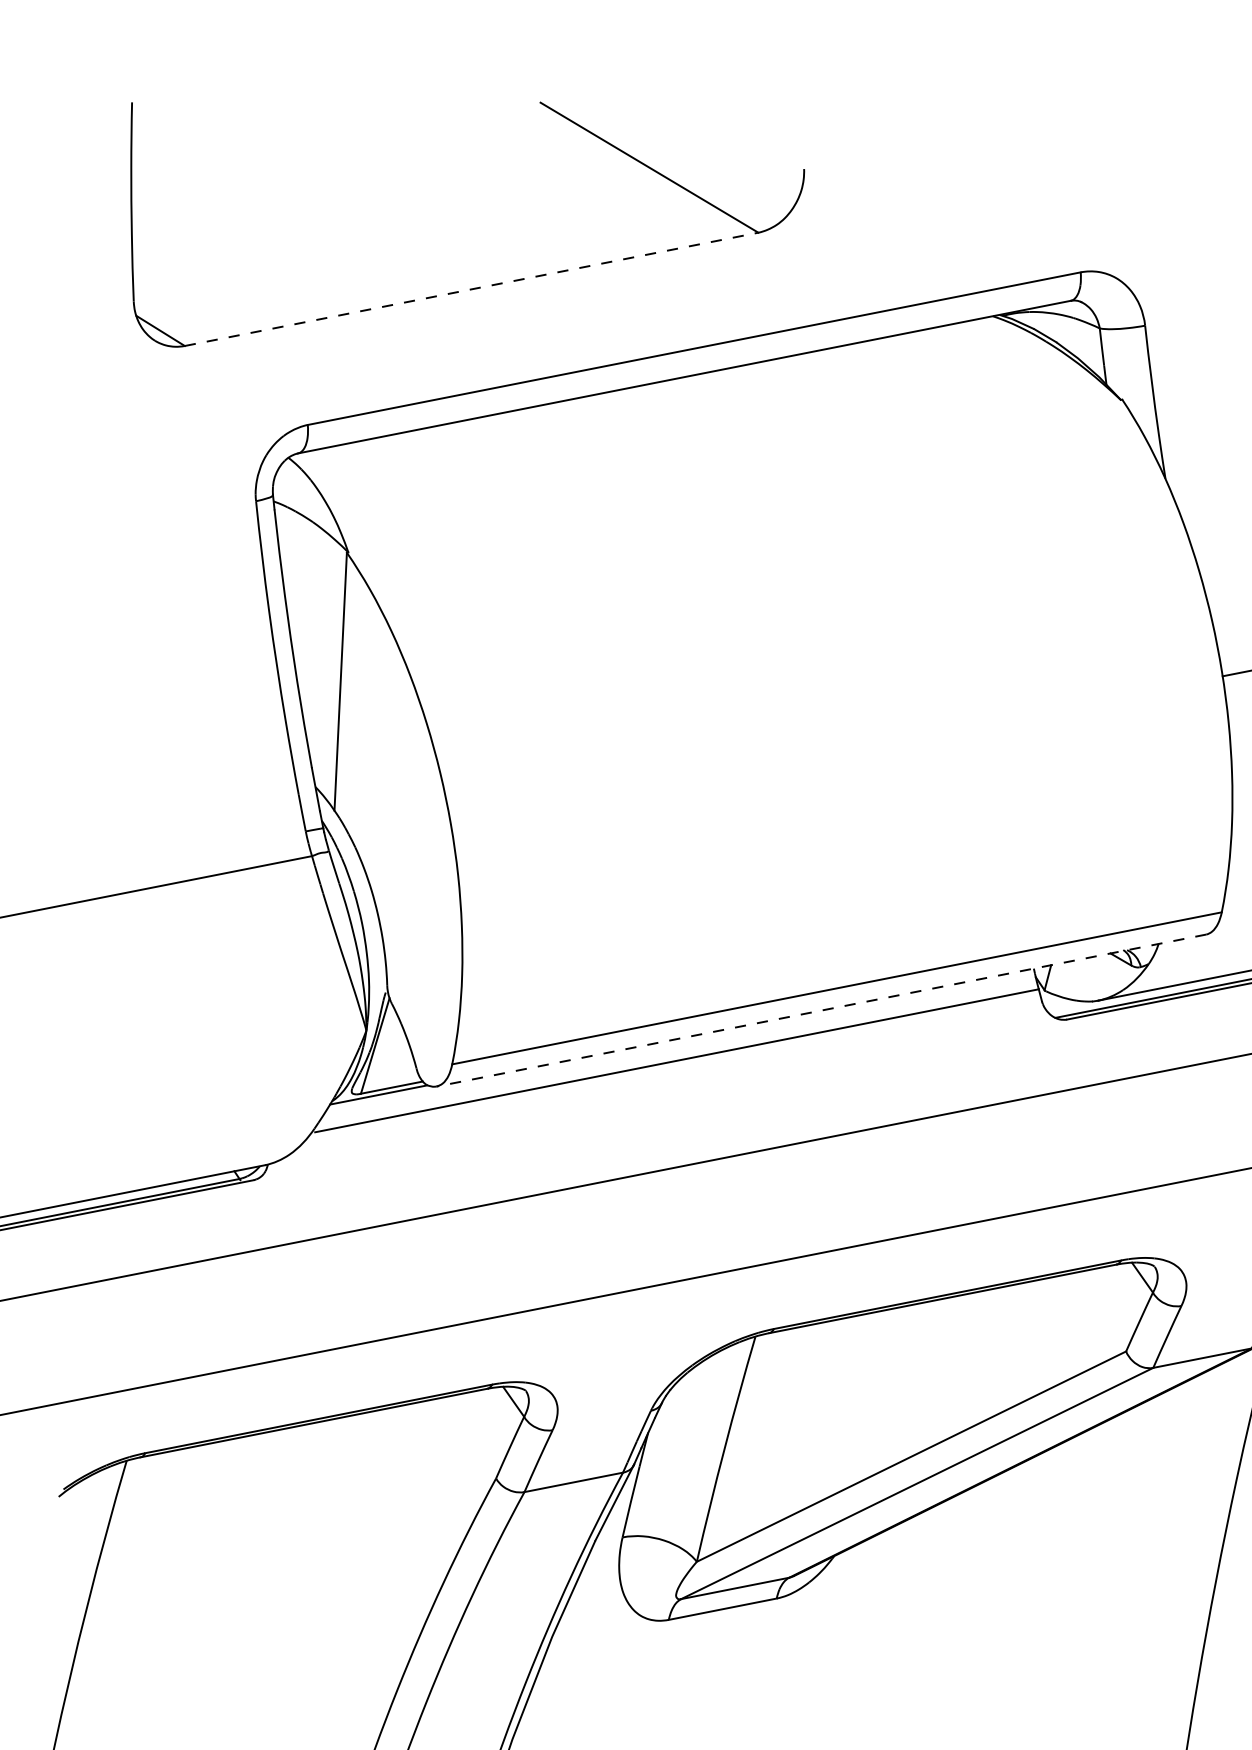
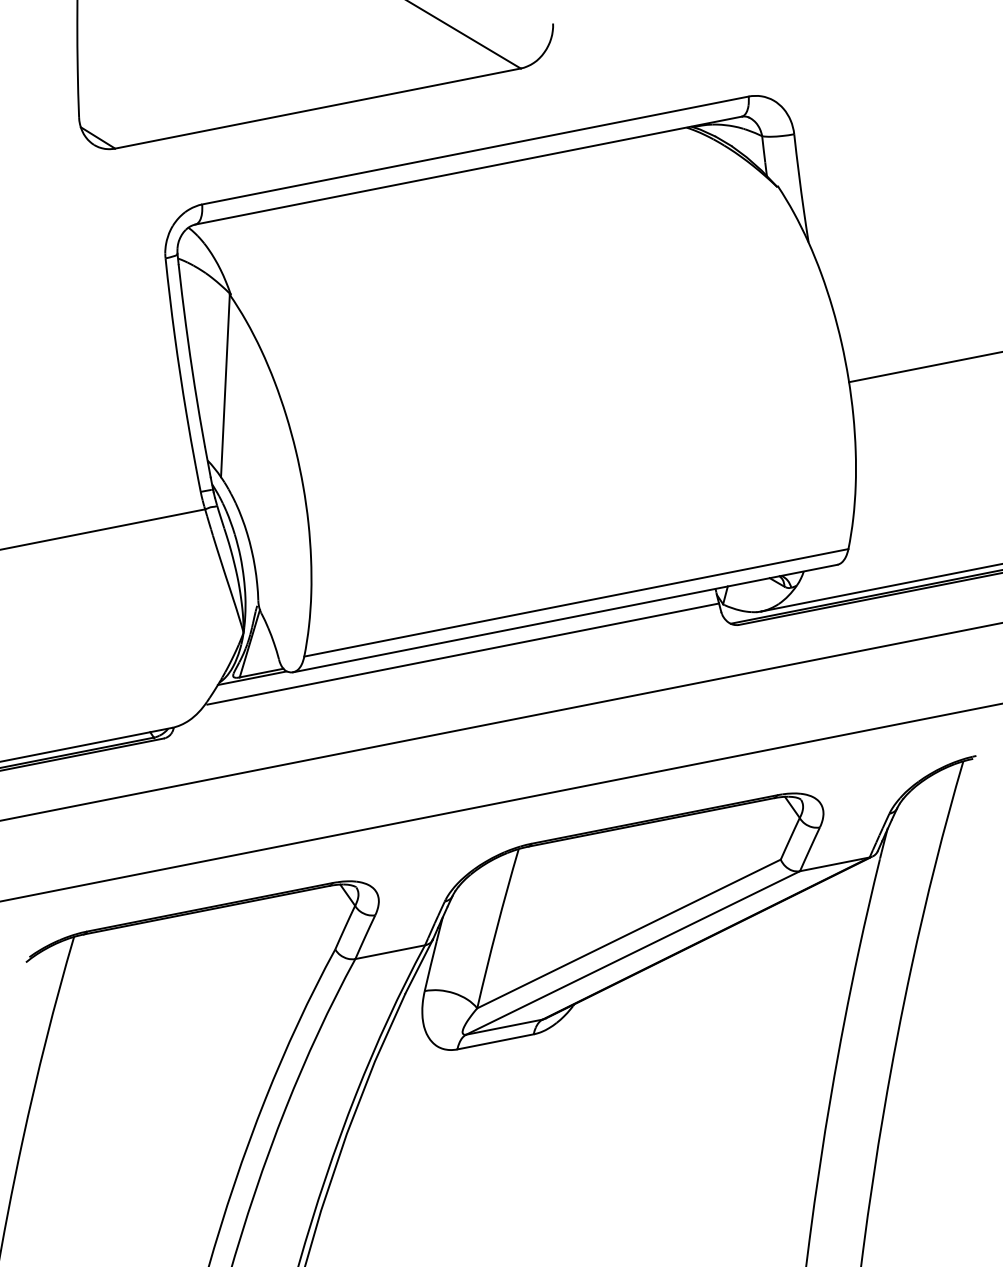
line: (472, 289) -> (318, 108), dashed -> solid
line: (820, 1010) -> (564, 618), dashed -> solid

